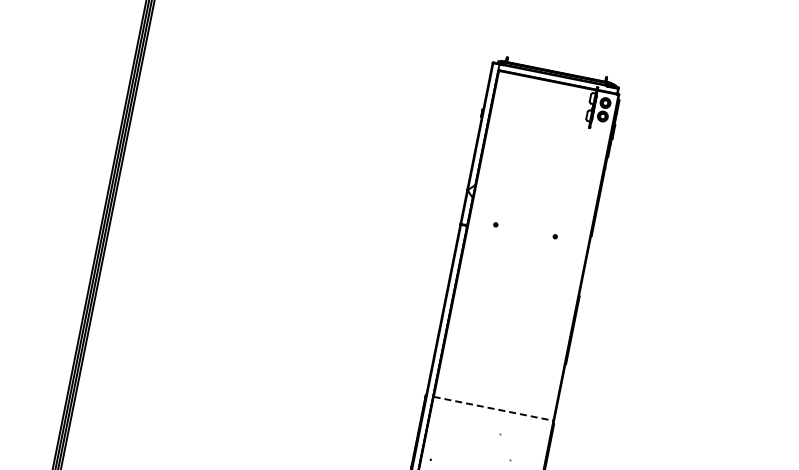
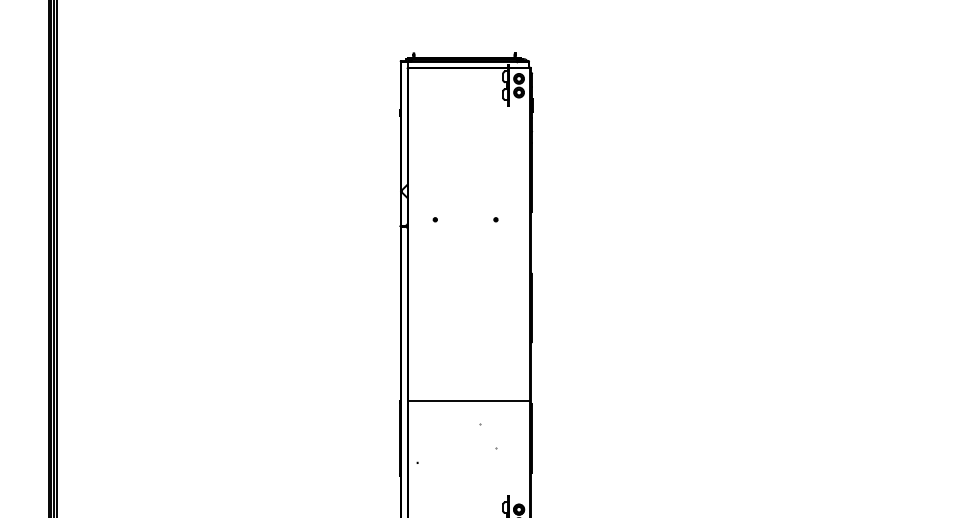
line: (493, 408) -> (469, 400), dashed -> solid

